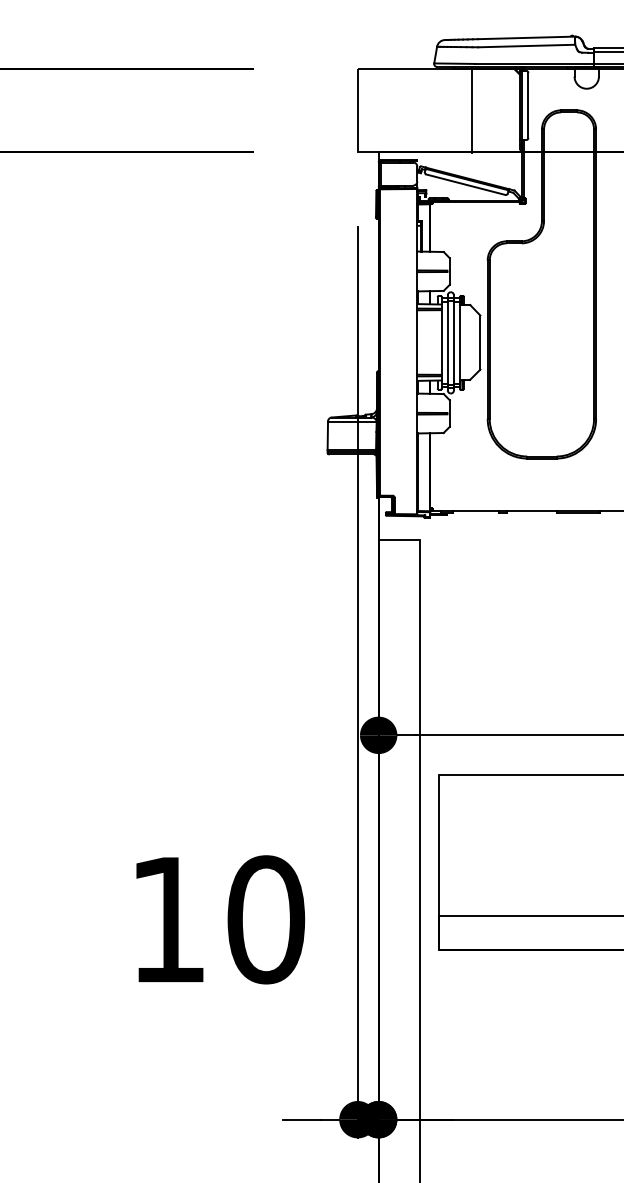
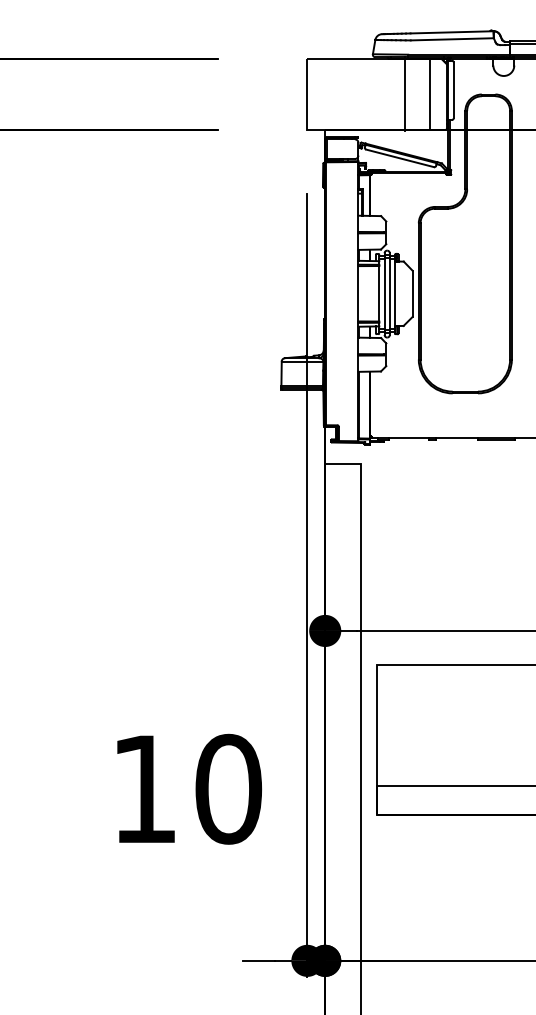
line: (501, 110) -> (430, 94), added

